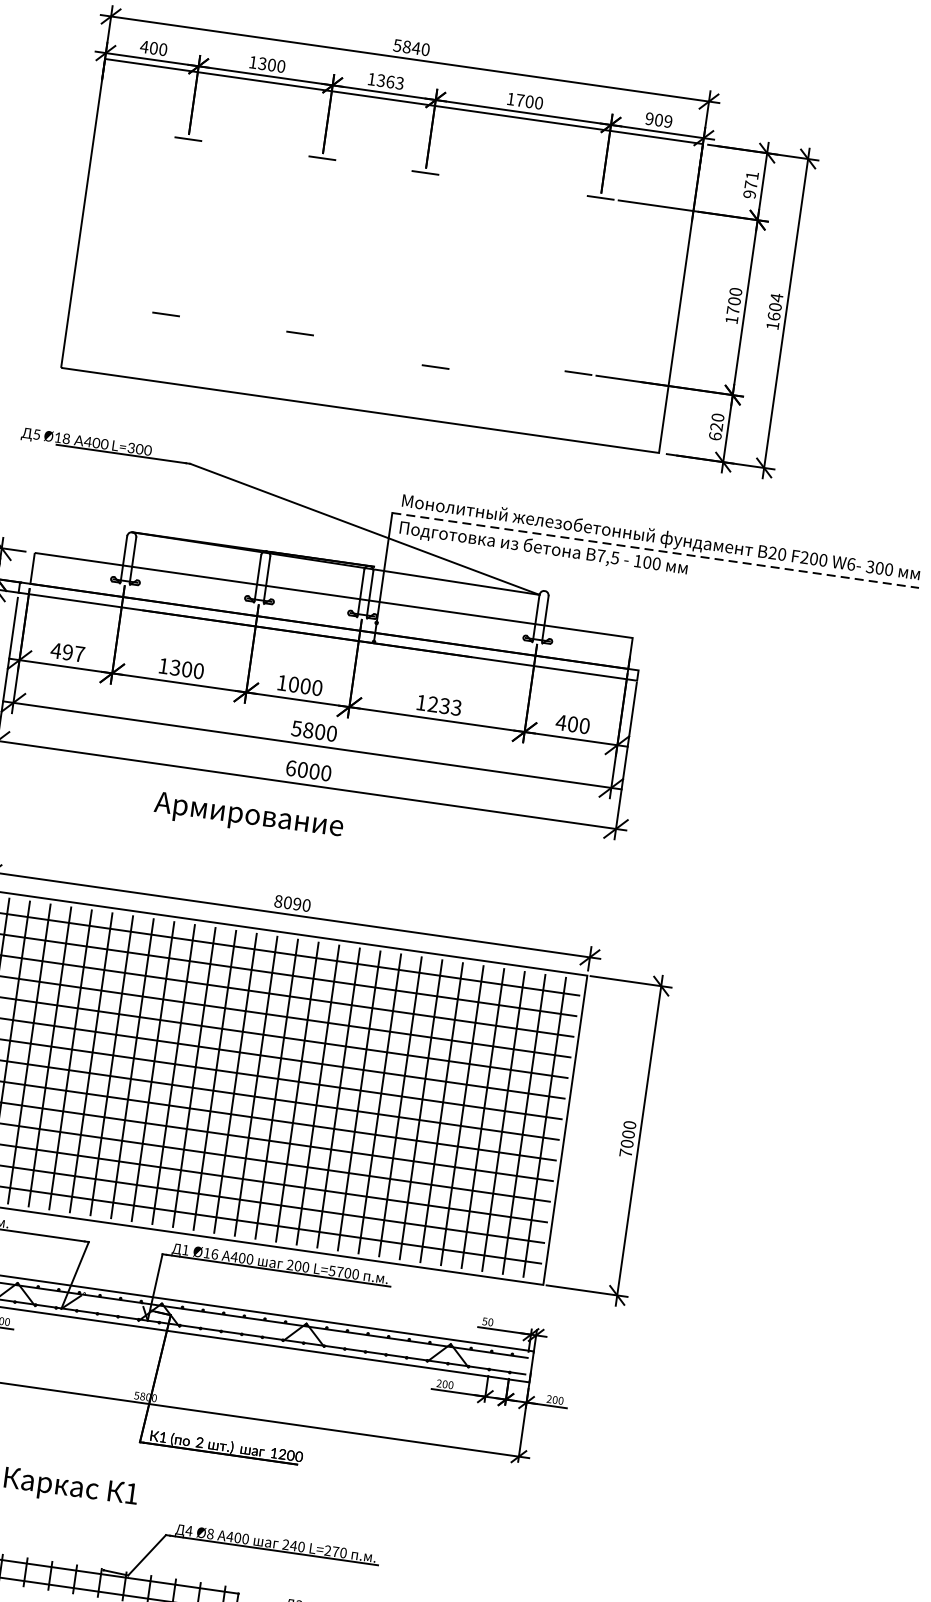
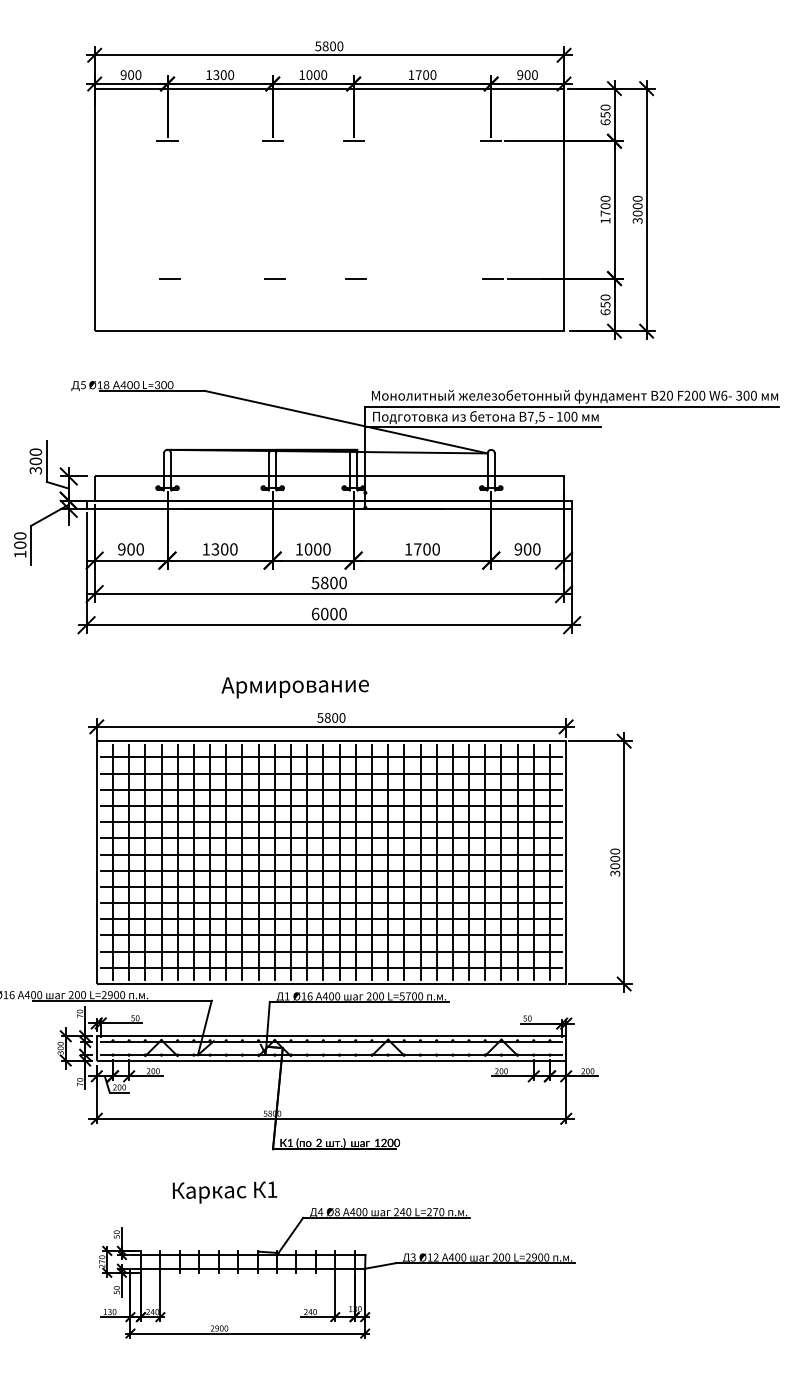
text: (144, 47) -> (123, 75), 400 -> 900
text: (415, 48) -> (332, 46), 5840 -> 5800
text: (390, 81) -> (316, 74), 1363 -> 1000
text: (667, 120) -> (534, 74), 909 -> 900
text: (751, 184) -> (605, 114), 971 -> 650
text: (774, 311) -> (637, 209), 1604 -> 3000
line: (435, 366) -> (355, 278), moved
text: (716, 426) -> (605, 304), 620 -> 650
line: (656, 550) -> (572, 406), dashed -> solid
line: (538, 561) -> (483, 427), added
text: (67, 652) -> (130, 549), 497 -> 900
text: (444, 706) -> (426, 549), 1233 -> 1700
text: (561, 722) -> (518, 549), 400 -> 900
text: (247, 817) -> (294, 687), moved
text: (287, 902) -> (327, 717), 8090 -> 5800
text: (626, 1153) -> (615, 873), 7000 -> 3000

